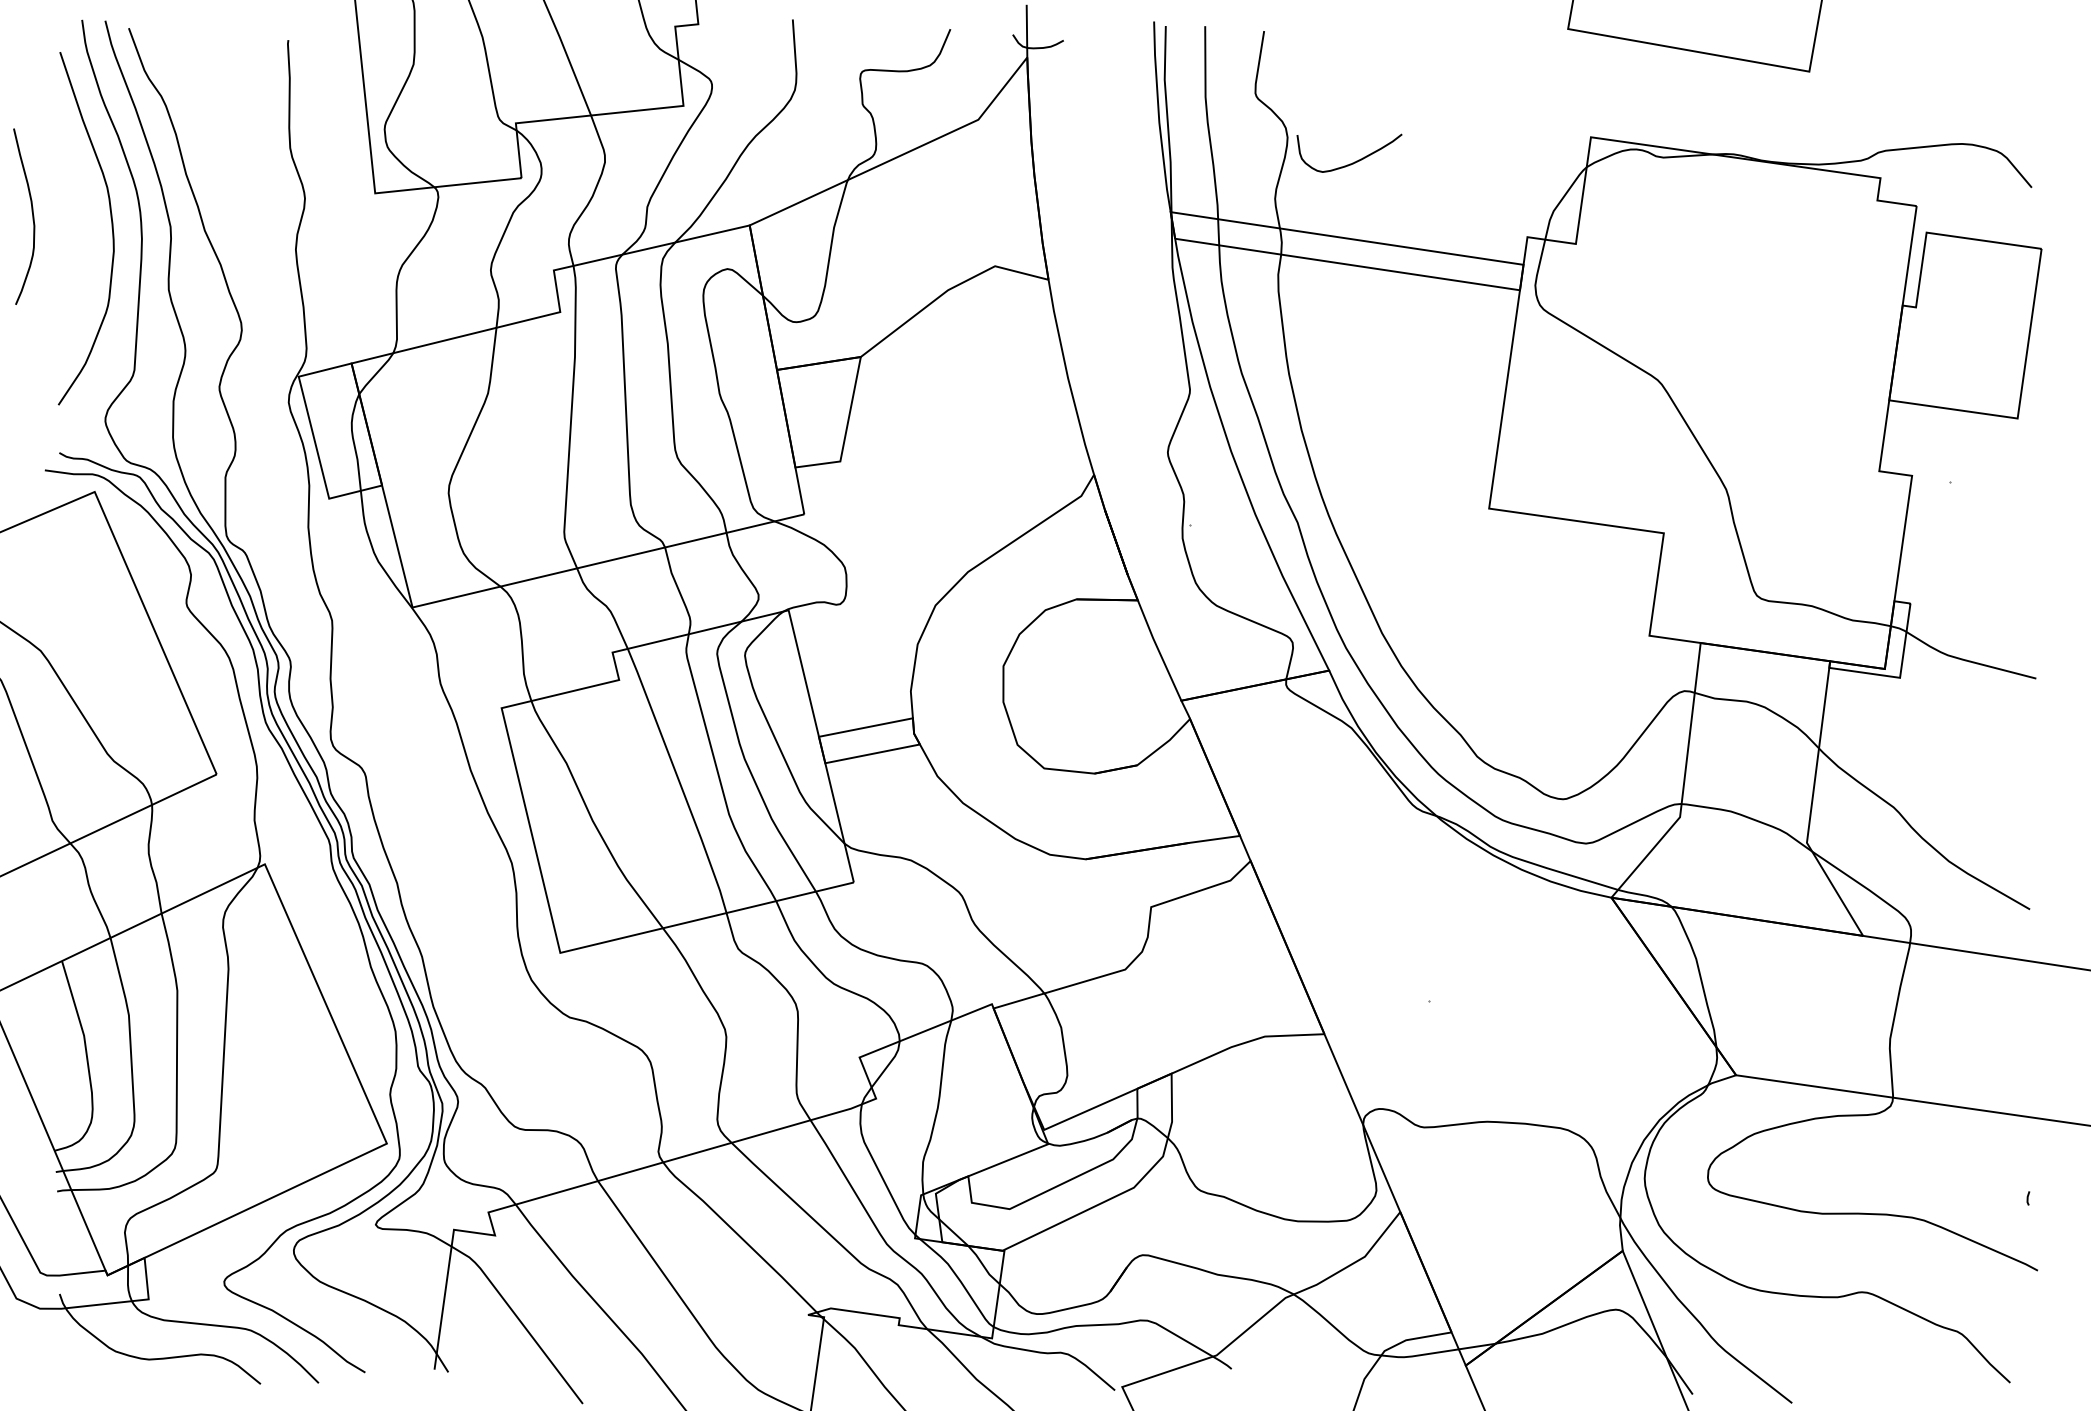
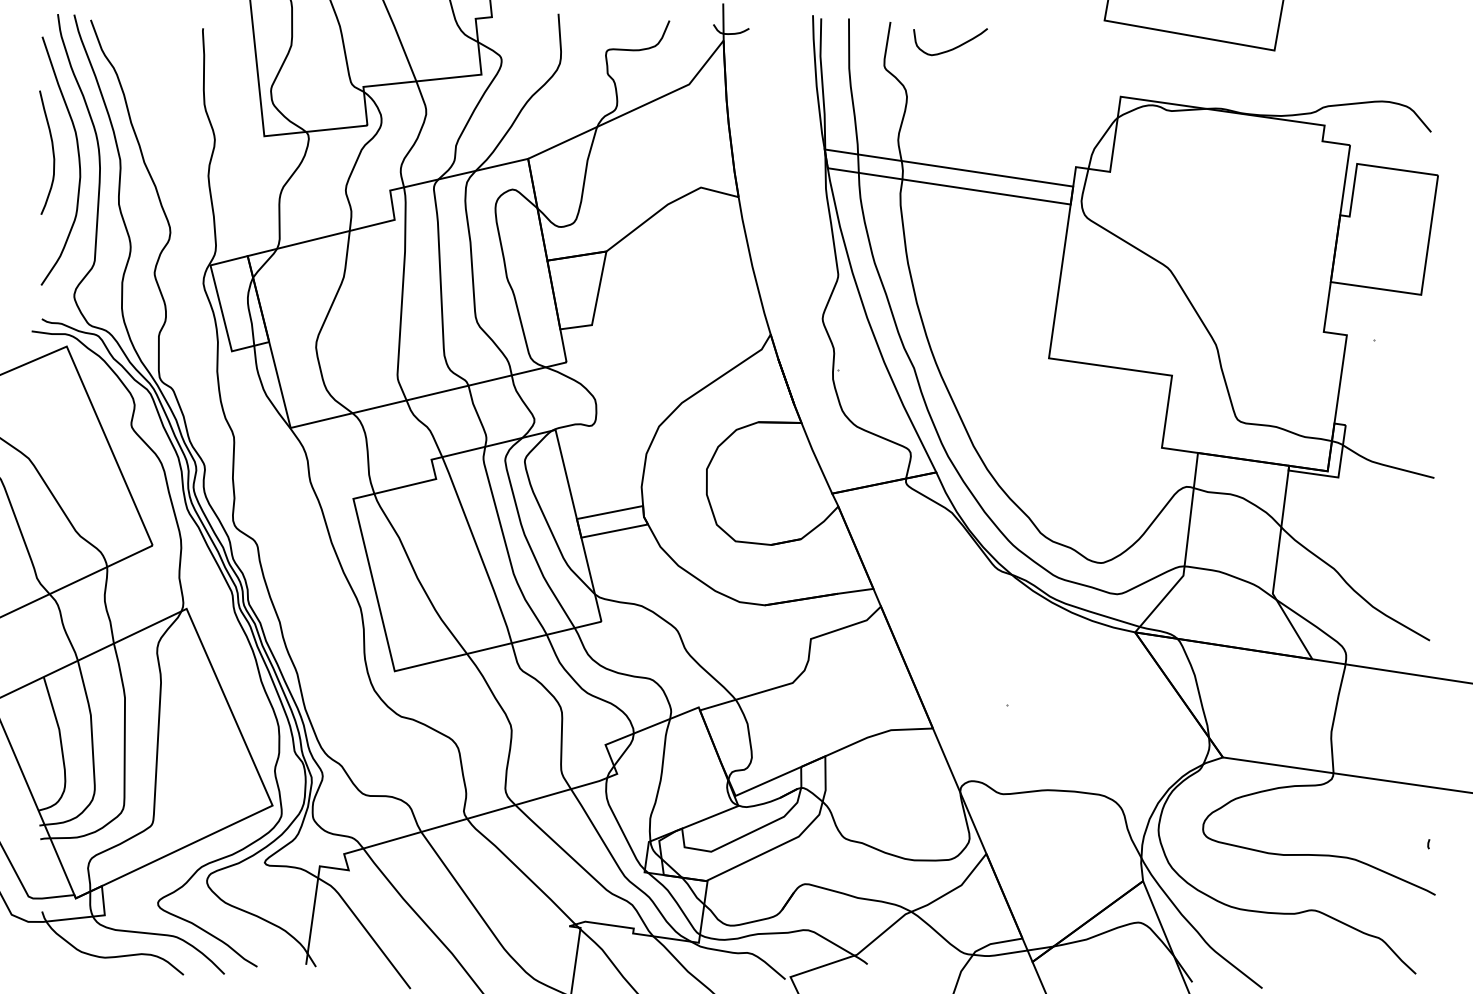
curve: (1350, 162) -> (951, 48), moved
curve: (31, 216) -> (52, 152), moved

